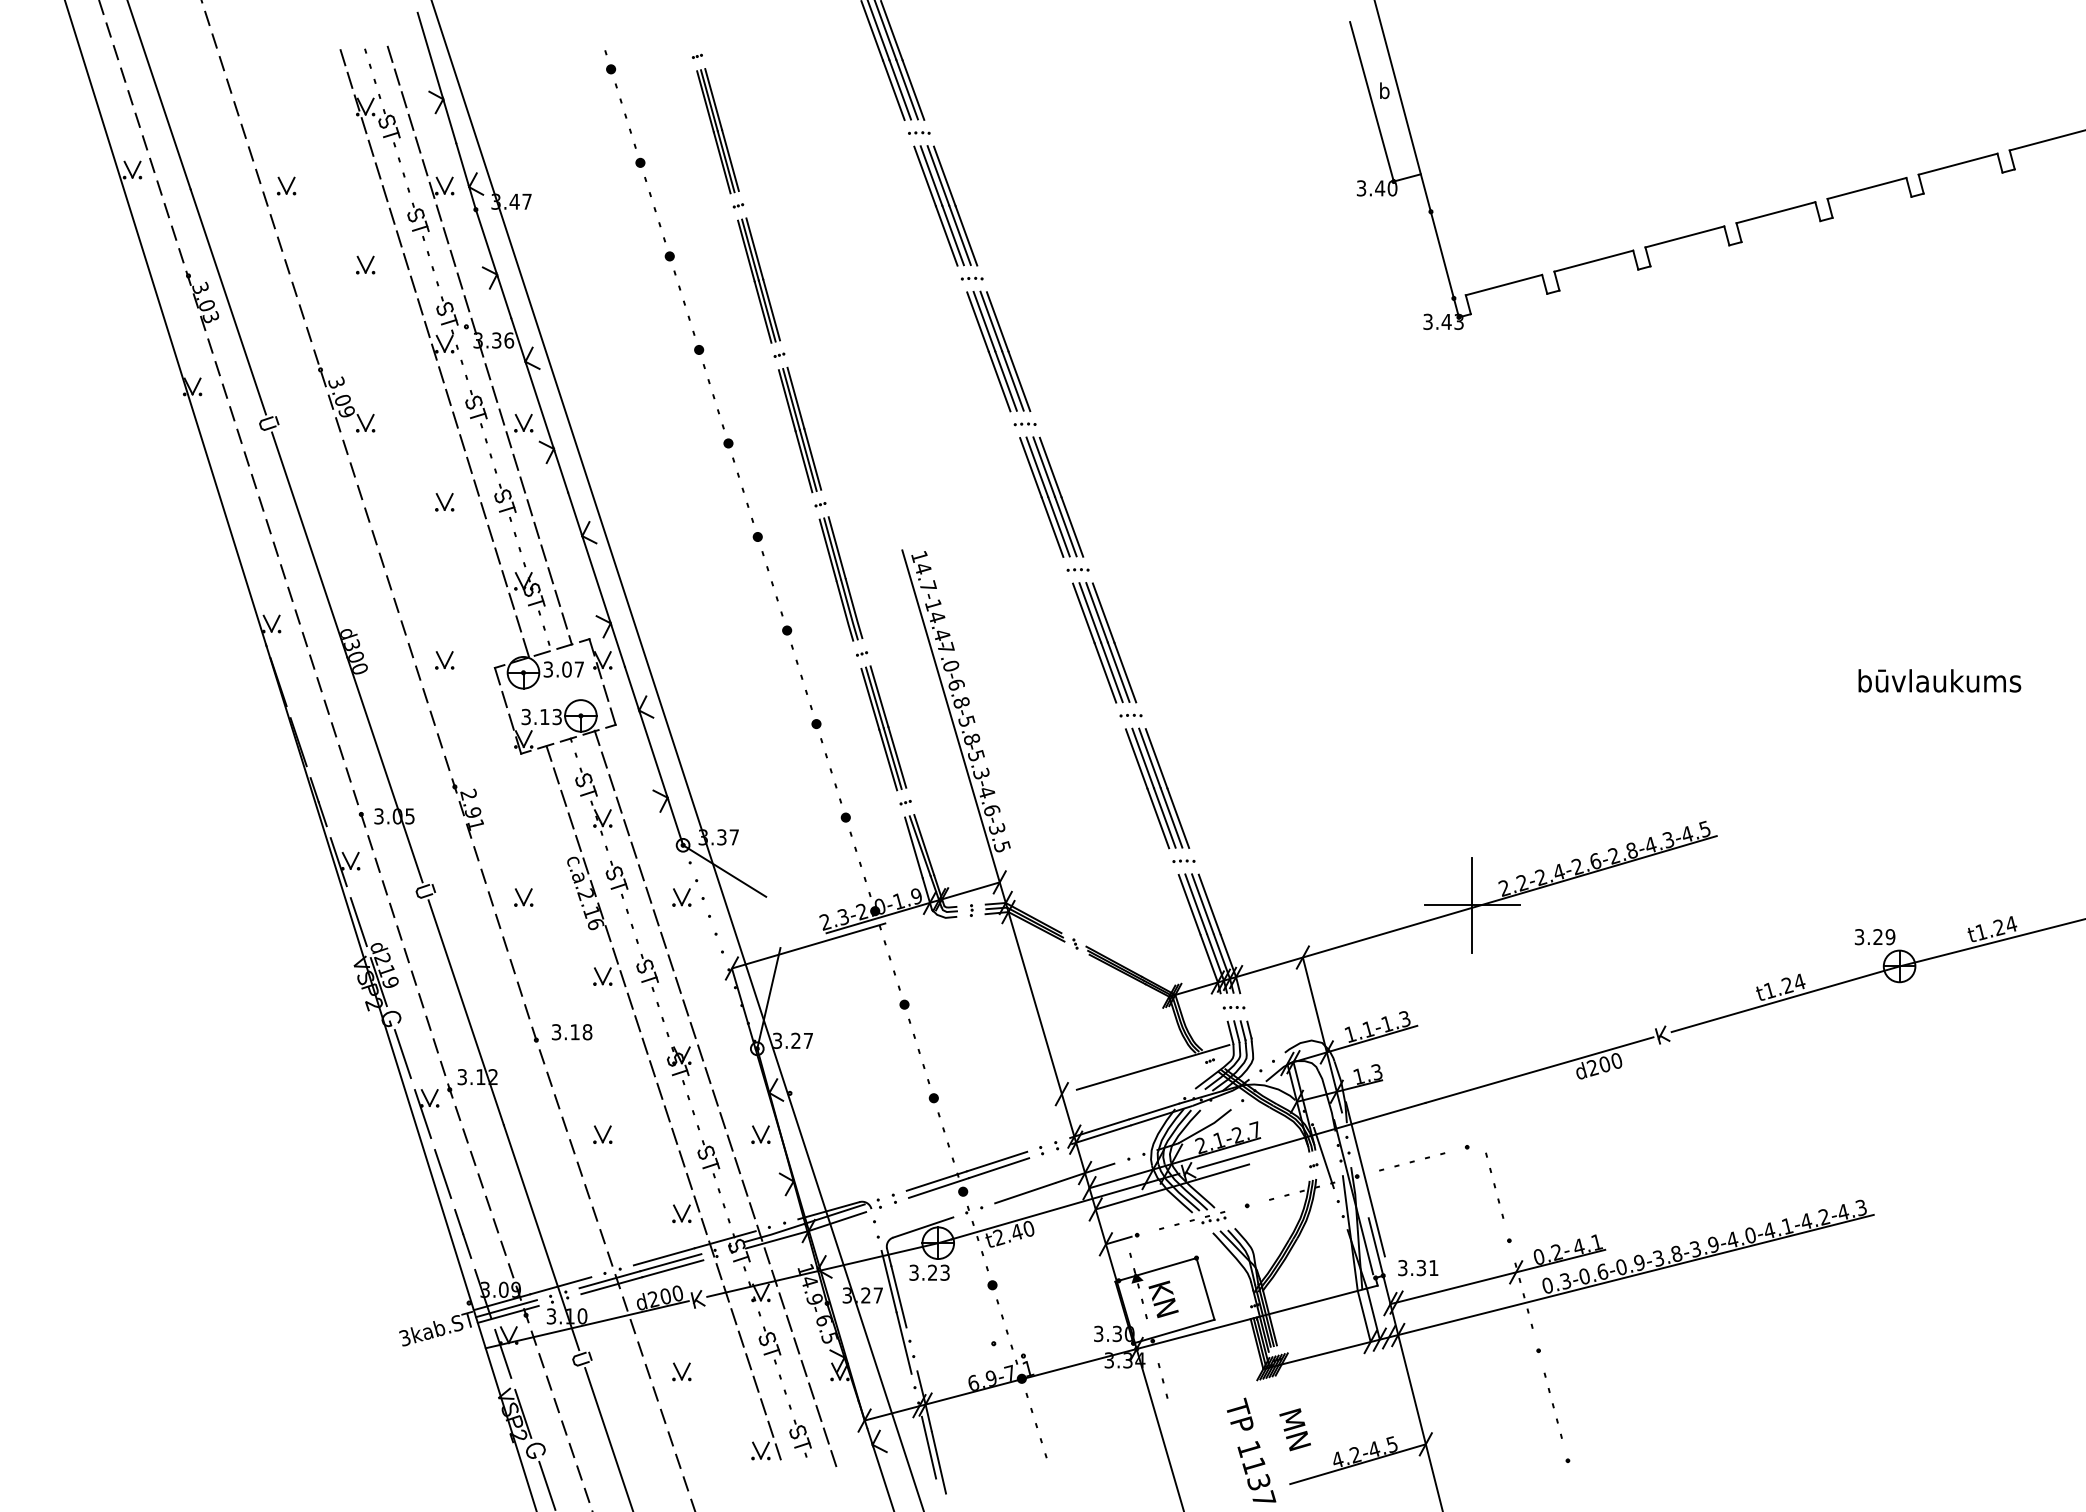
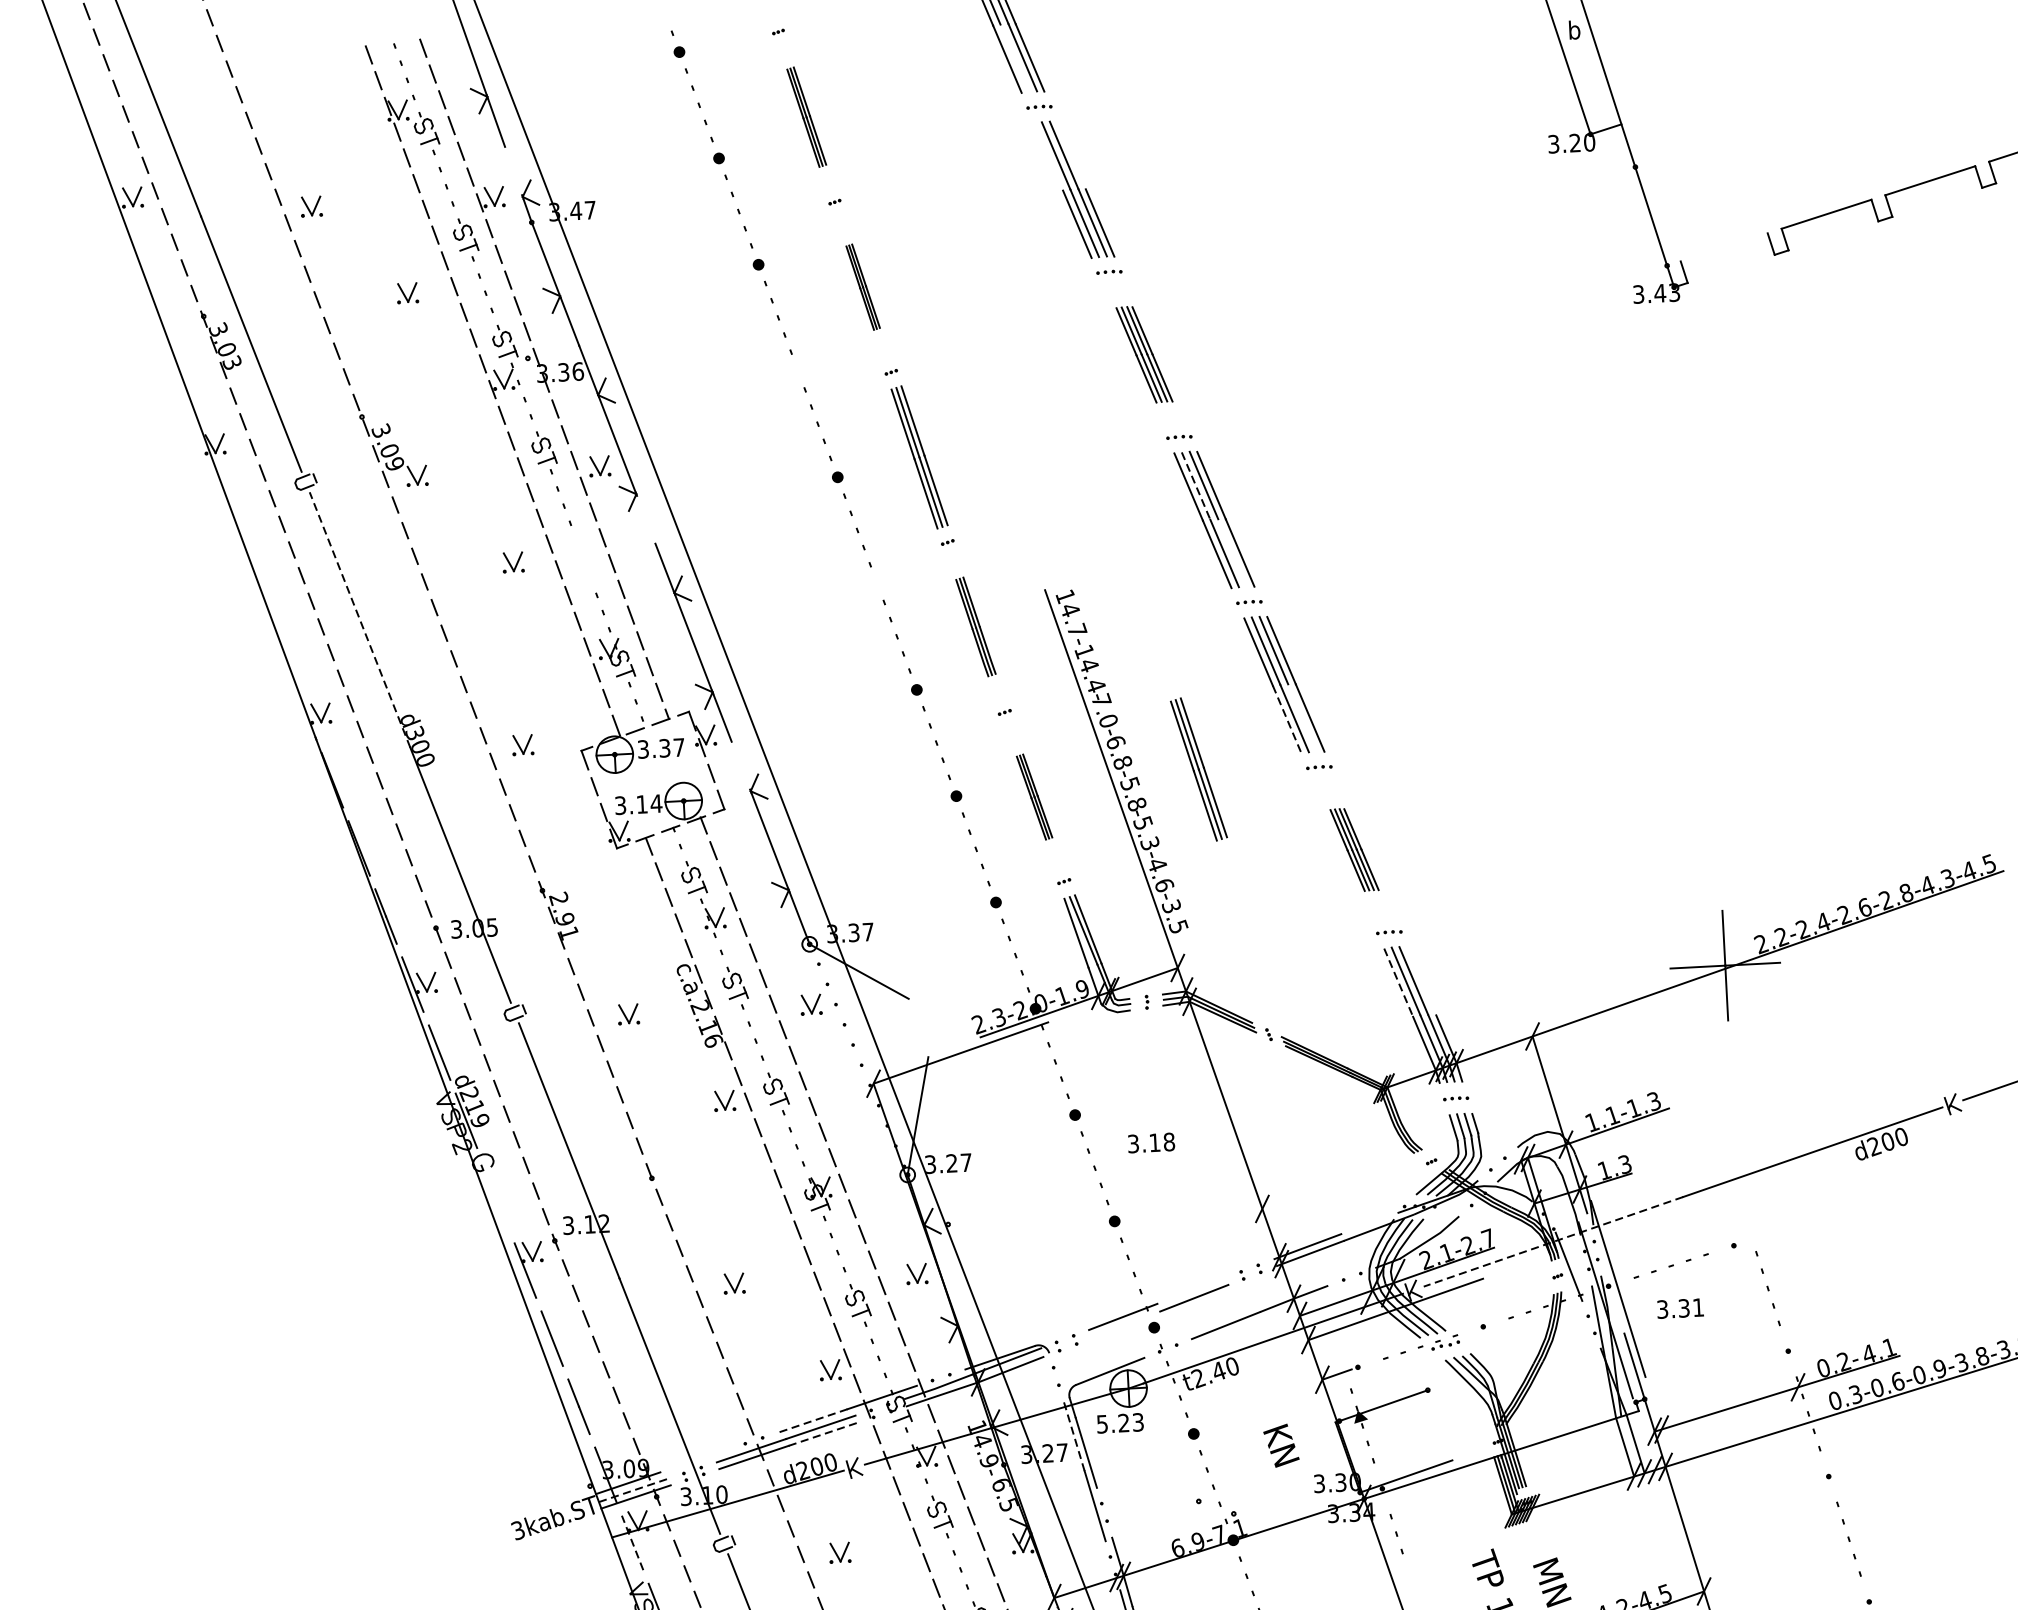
line: (900, 89) -> (1015, 57), removed
part: (717, 131) -> (806, 117), size x0.7
line: (462, 164) -> (513, 171), removed
line: (924, 176) -> (1048, 156), removed
line: (944, 176) -> (1071, 155), removed
text: (1380, 188) -> (1575, 143), 3.40 -> 3.20
part: (758, 280) -> (862, 287), size x0.6
line: (1503, 284) -> (1723, 246), removed
fill: (699, 349) -> (798, 370), removed
part: (998, 351) -> (1144, 354), size x0.7
line: (1037, 467) -> (1196, 486), solid -> dashed
line: (561, 471) -> (646, 519), removed
part: (505, 502) -> (583, 559), removed
line: (1065, 526) -> (1232, 552), removed
fill: (757, 536) -> (876, 583), removed
line: (309, 544) -> (359, 619), solid -> dashed
part: (840, 578) -> (975, 626), size x0.7
text: (566, 669) -> (664, 748), 3.07 -> 3.37
line: (1118, 671) -> (1302, 717), removed
line: (1105, 672) -> (1287, 719), solid -> dashed
line: (631, 687) -> (740, 765), removed
part: (1027, 711) -> (1199, 768), added
text: (557, 716) -> (656, 803), 3.13 -> 3.14
part: (883, 728) -> (1034, 797), size x0.6
part: (1157, 788) -> (1354, 849), size x0.6
line: (1189, 904) -> (1398, 982), solid -> dashed
line: (1209, 904) -> (1421, 980), removed
text: (571, 1032) -> (1150, 1143), moved
line: (402, 1054) -> (498, 1203), removed
line: (1145, 1069) -> (1357, 1175), removed
line: (1154, 1111) -> (1370, 1223), removed
line: (1311, 1135) -> (1553, 1241), solid -> dashed
line: (997, 1161) -> (1192, 1290), removed
line: (939, 1187) -> (1126, 1324), removed
line: (664, 1256) -> (813, 1420), solid -> dashed
line: (672, 1268) -> (823, 1433), solid -> dashed
text: (1418, 1268) -> (1680, 1309), moved
text: (913, 1272) -> (1101, 1423), 3.23 -> 5.23
line: (889, 1281) -> (1074, 1435), solid -> dashed
line: (560, 1285) -> (694, 1460), removed
line: (1205, 1288) -> (1440, 1424), removed
text: (1163, 1299) -> (1281, 1445), moved
line: (506, 1308) -> (633, 1490), solid -> dashed
line: (503, 1353) -> (632, 1542), solid -> dashed

